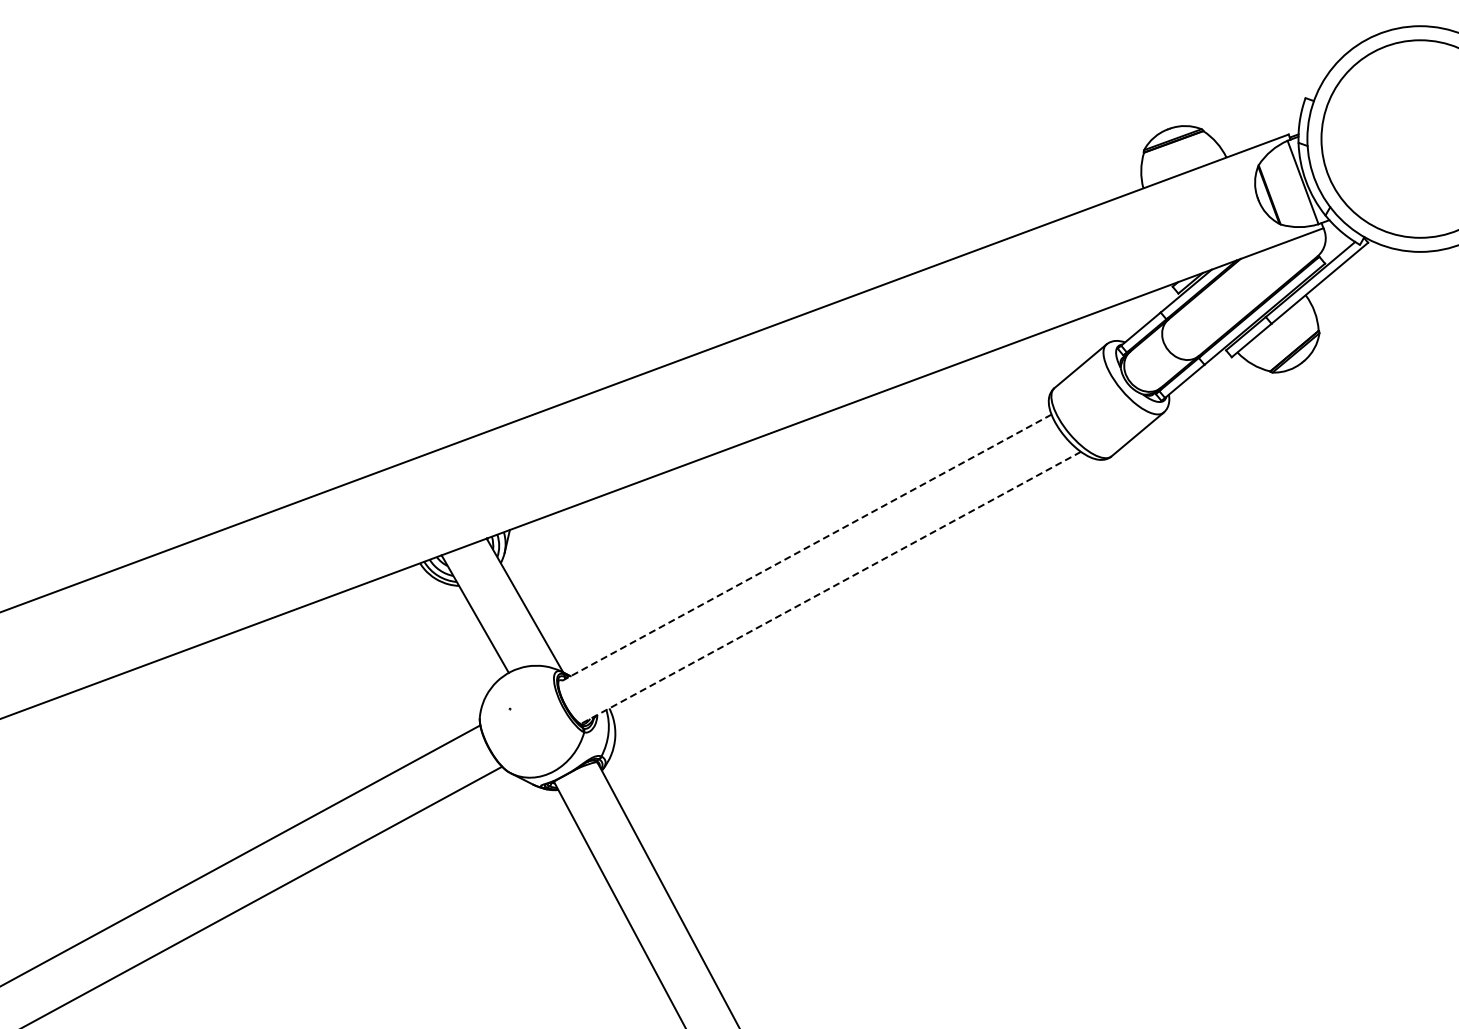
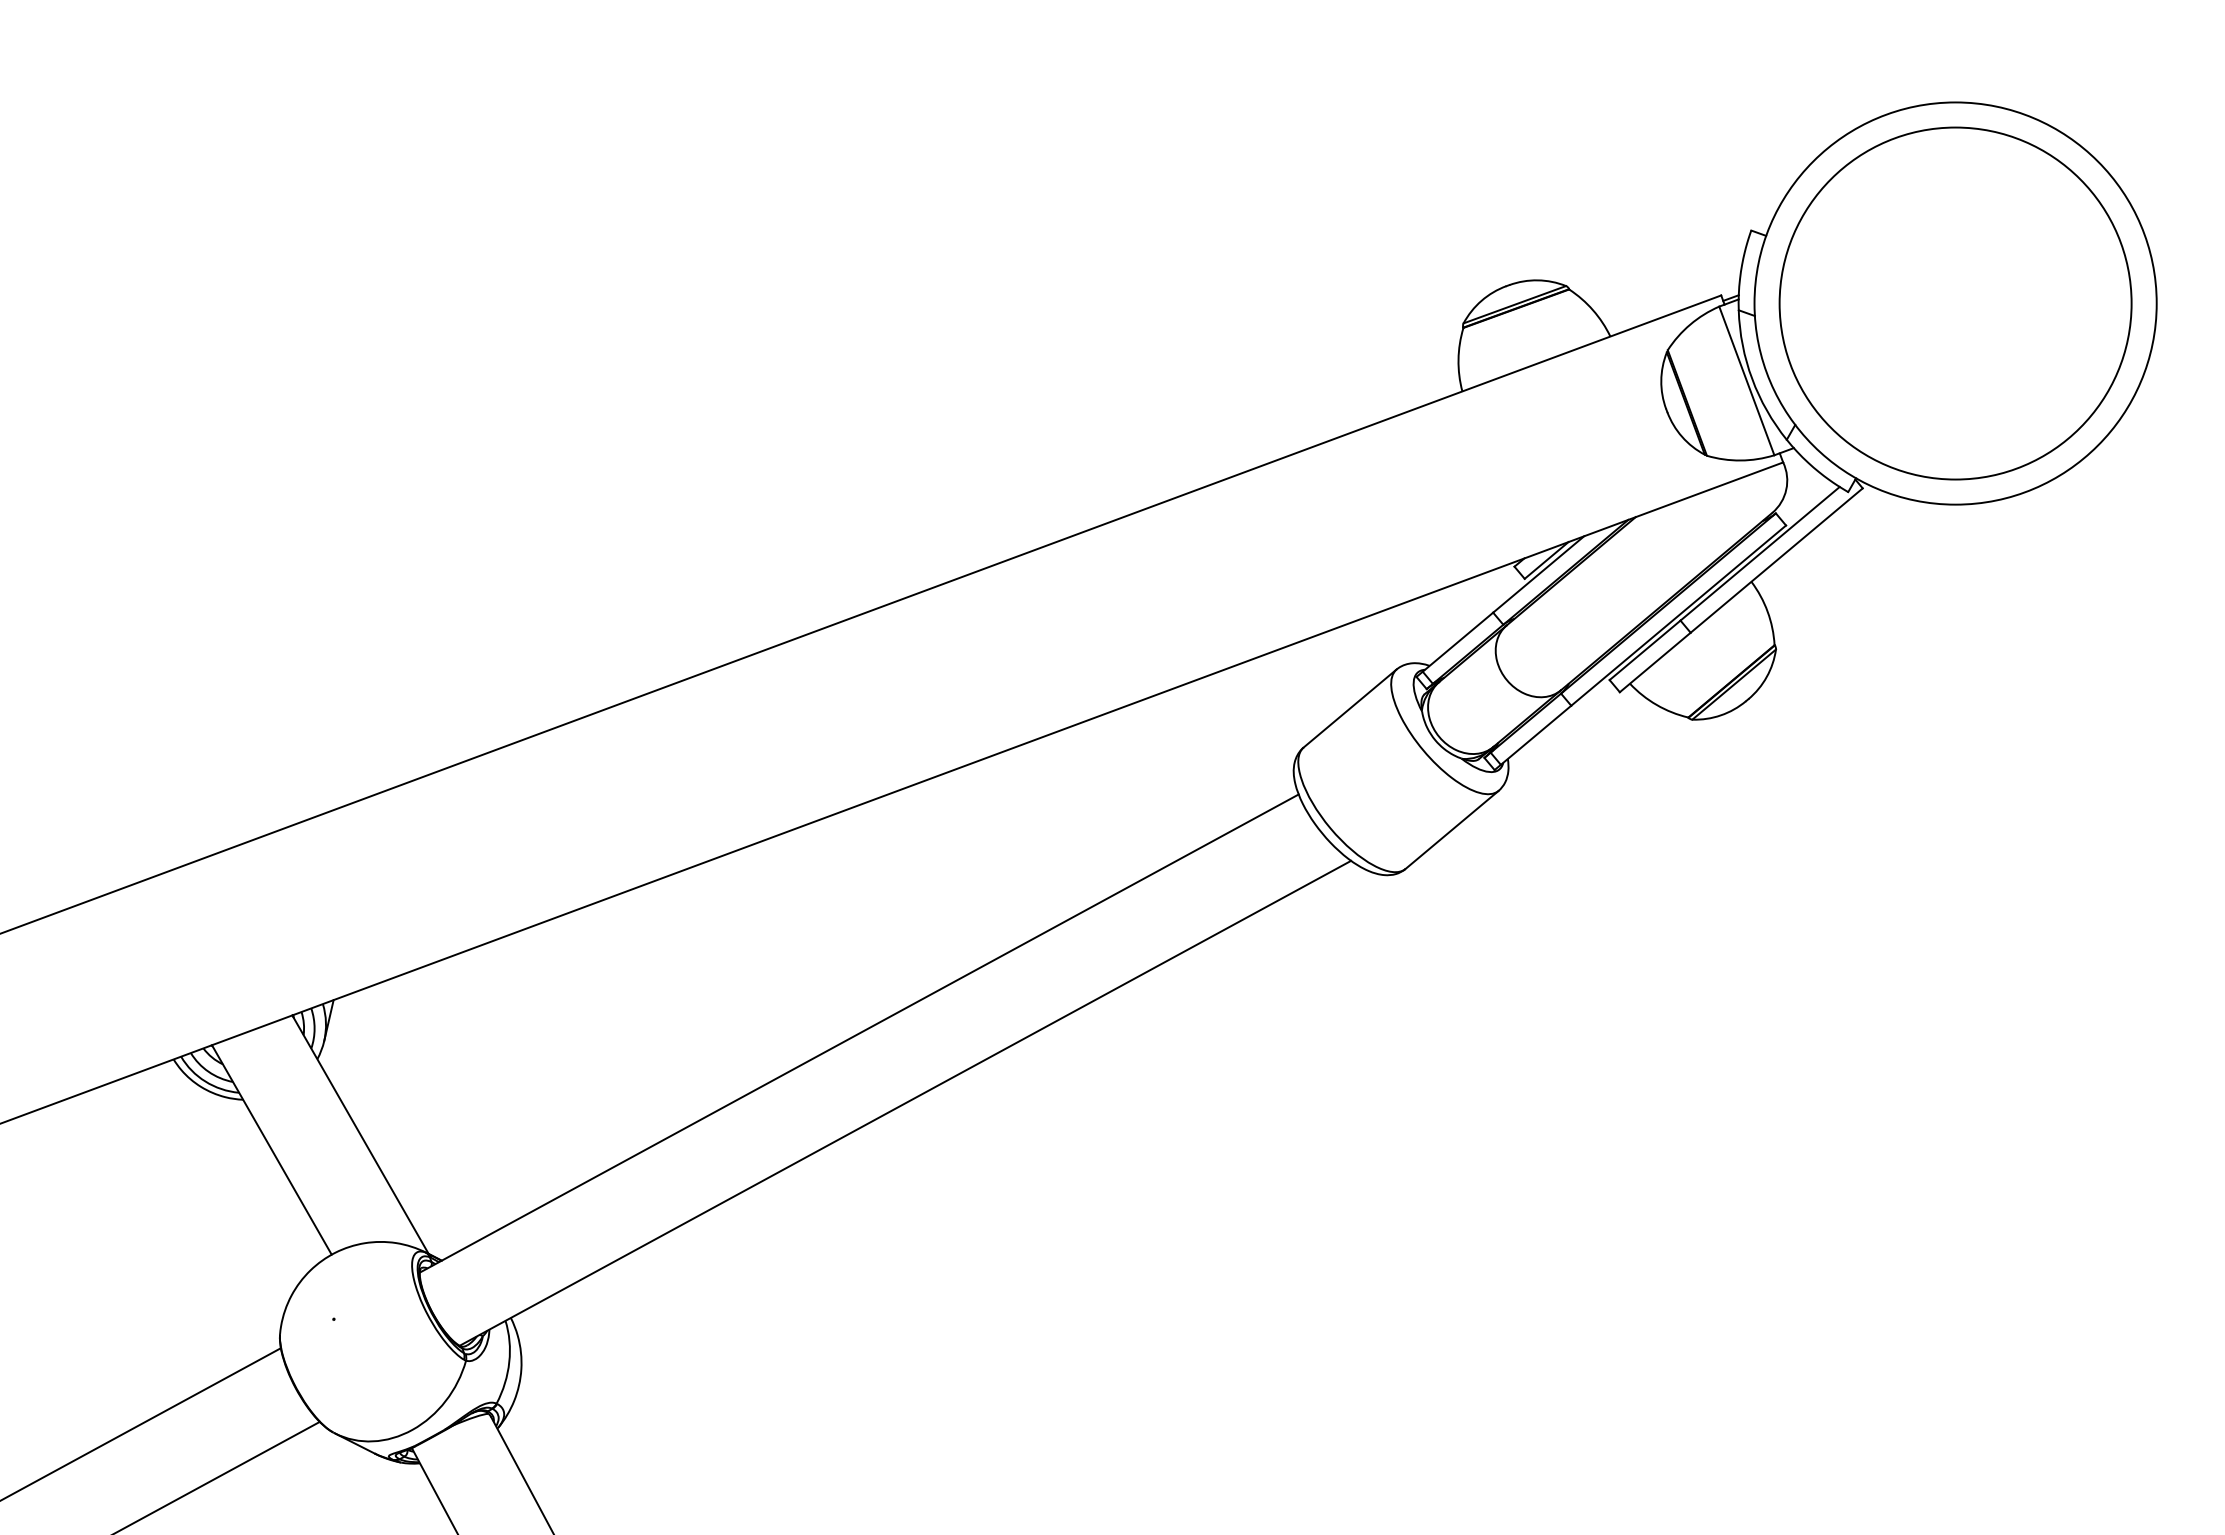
line: (804, 548) -> (858, 1033), dashed -> solid
line: (830, 587) -> (904, 1102), dashed -> solid

